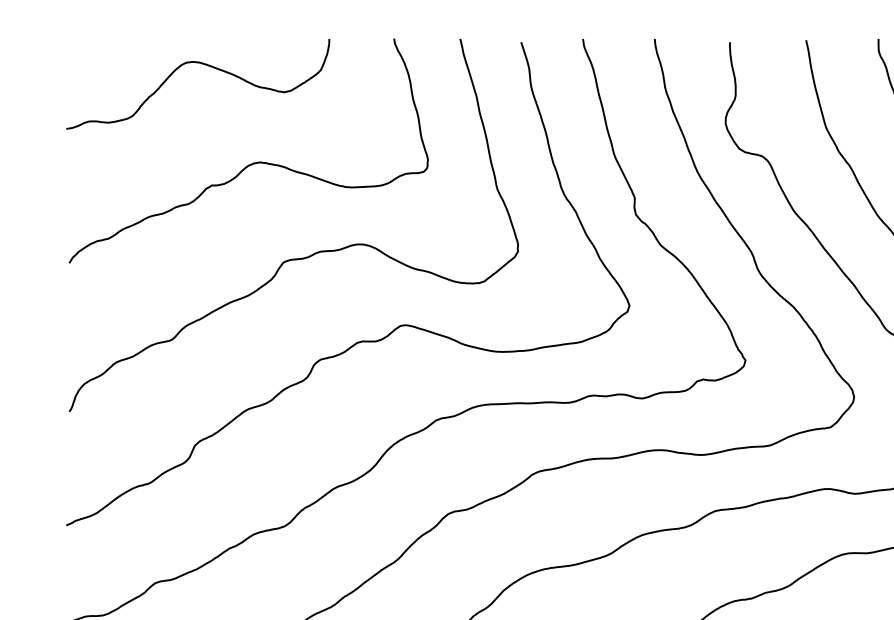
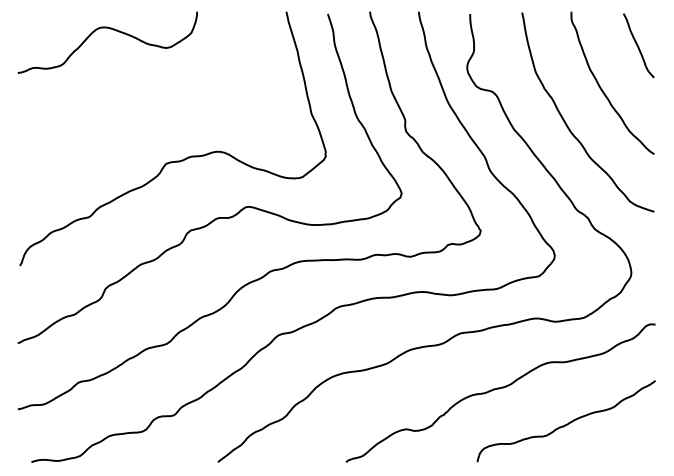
curve: (253, 161) -> (145, 95), removed

